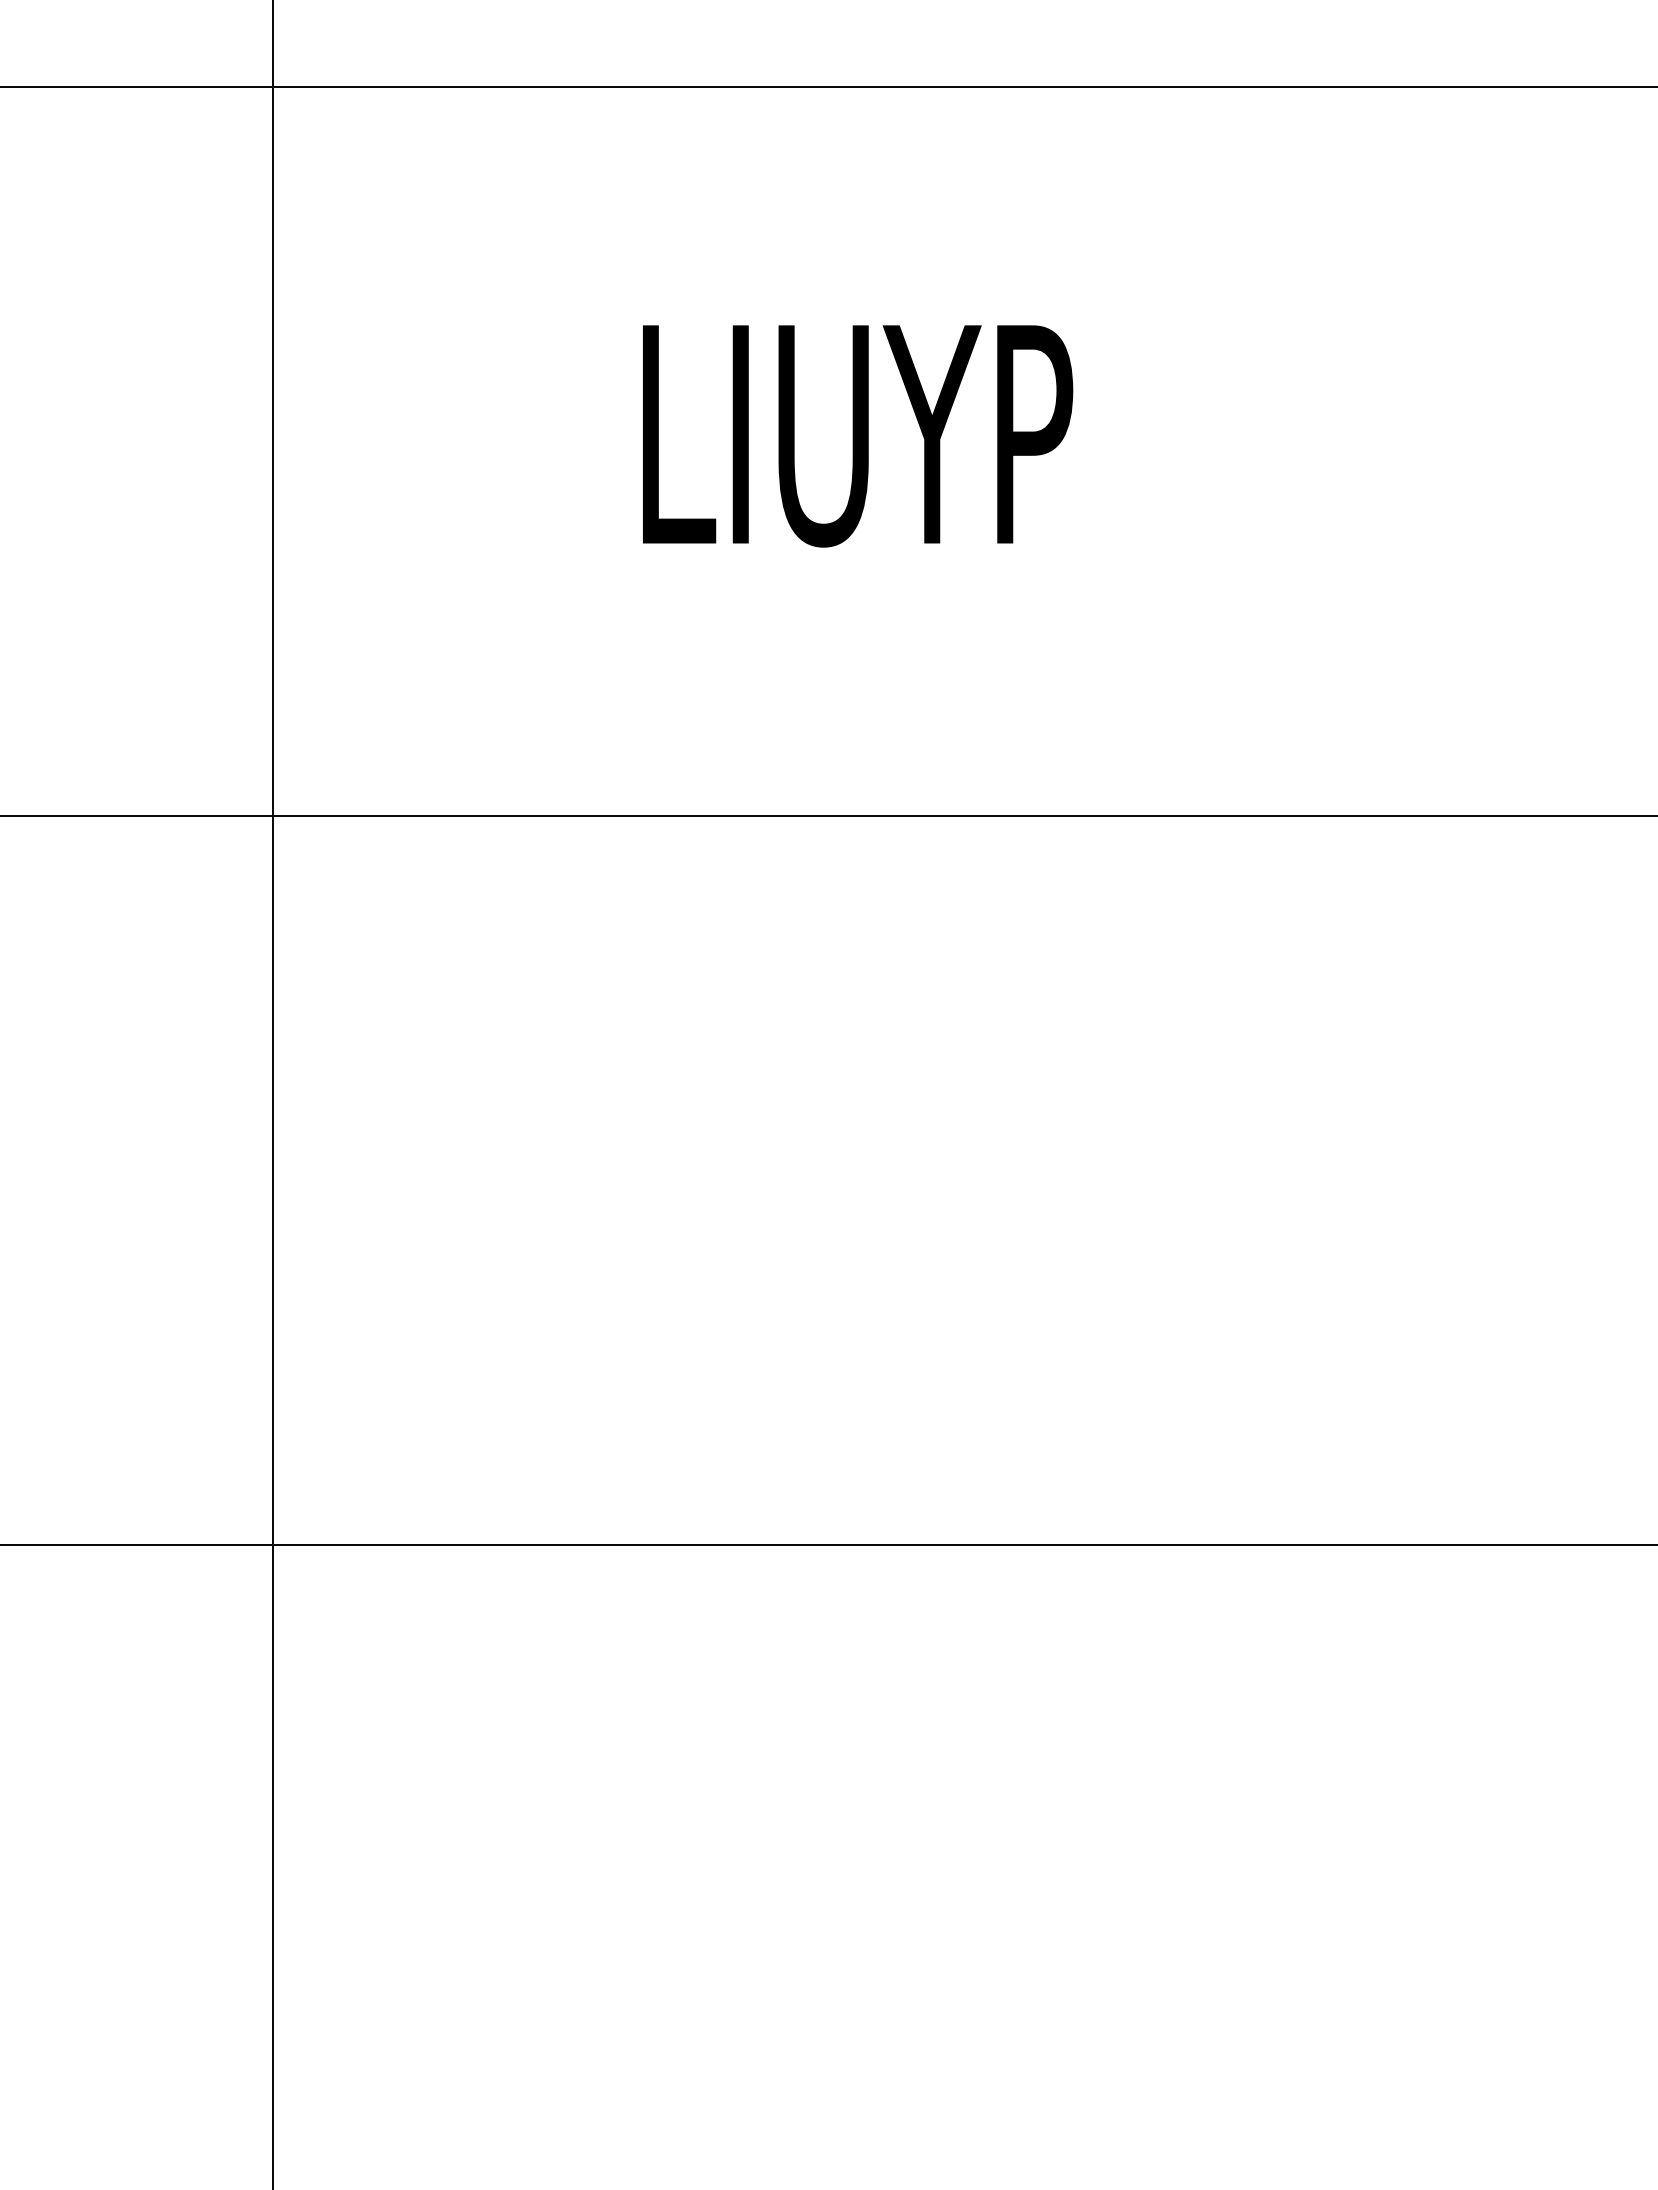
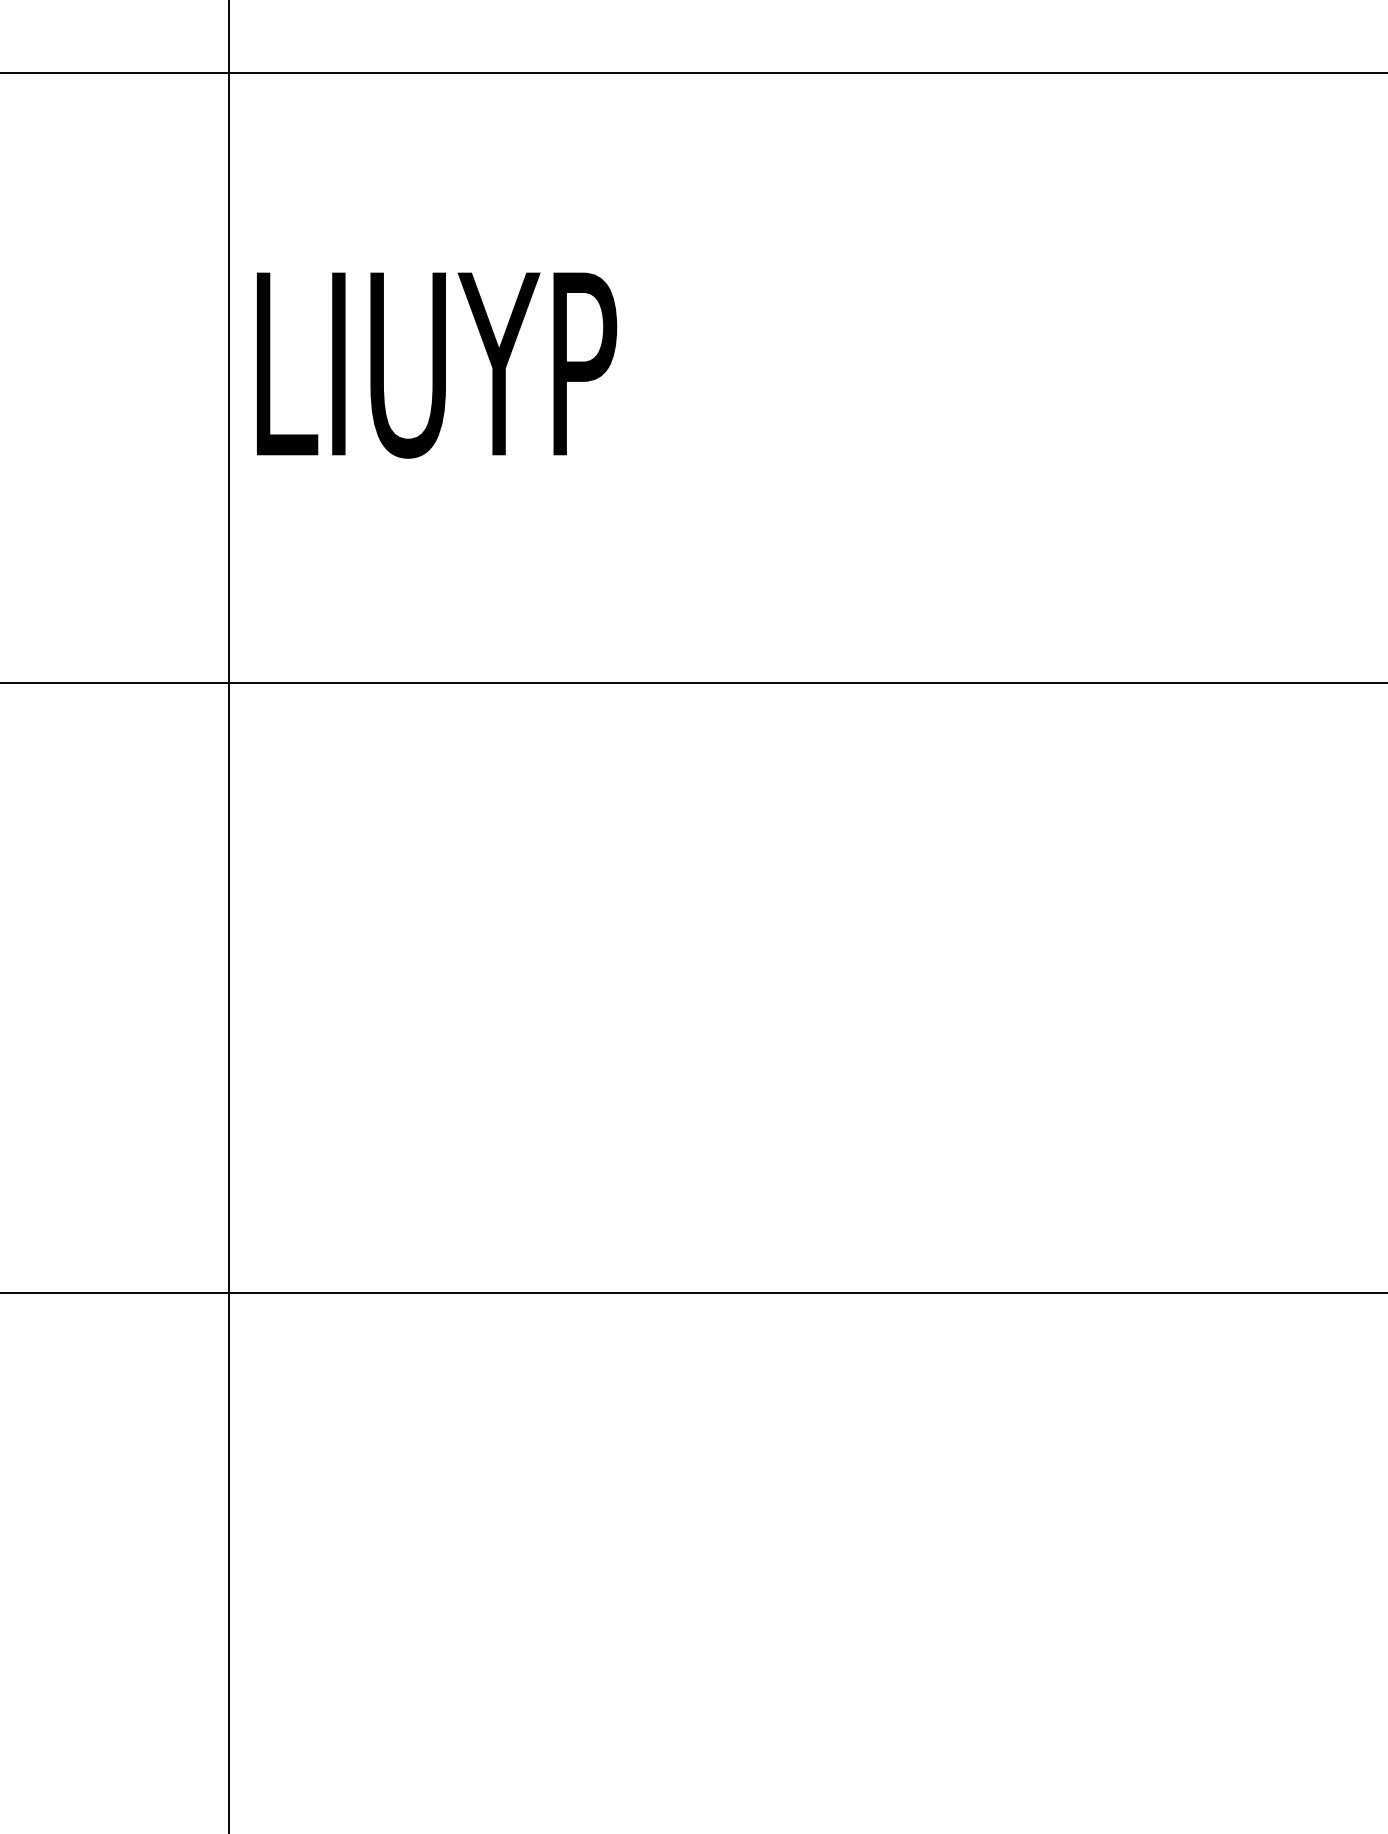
text: (858, 436) -> (437, 365), moved

